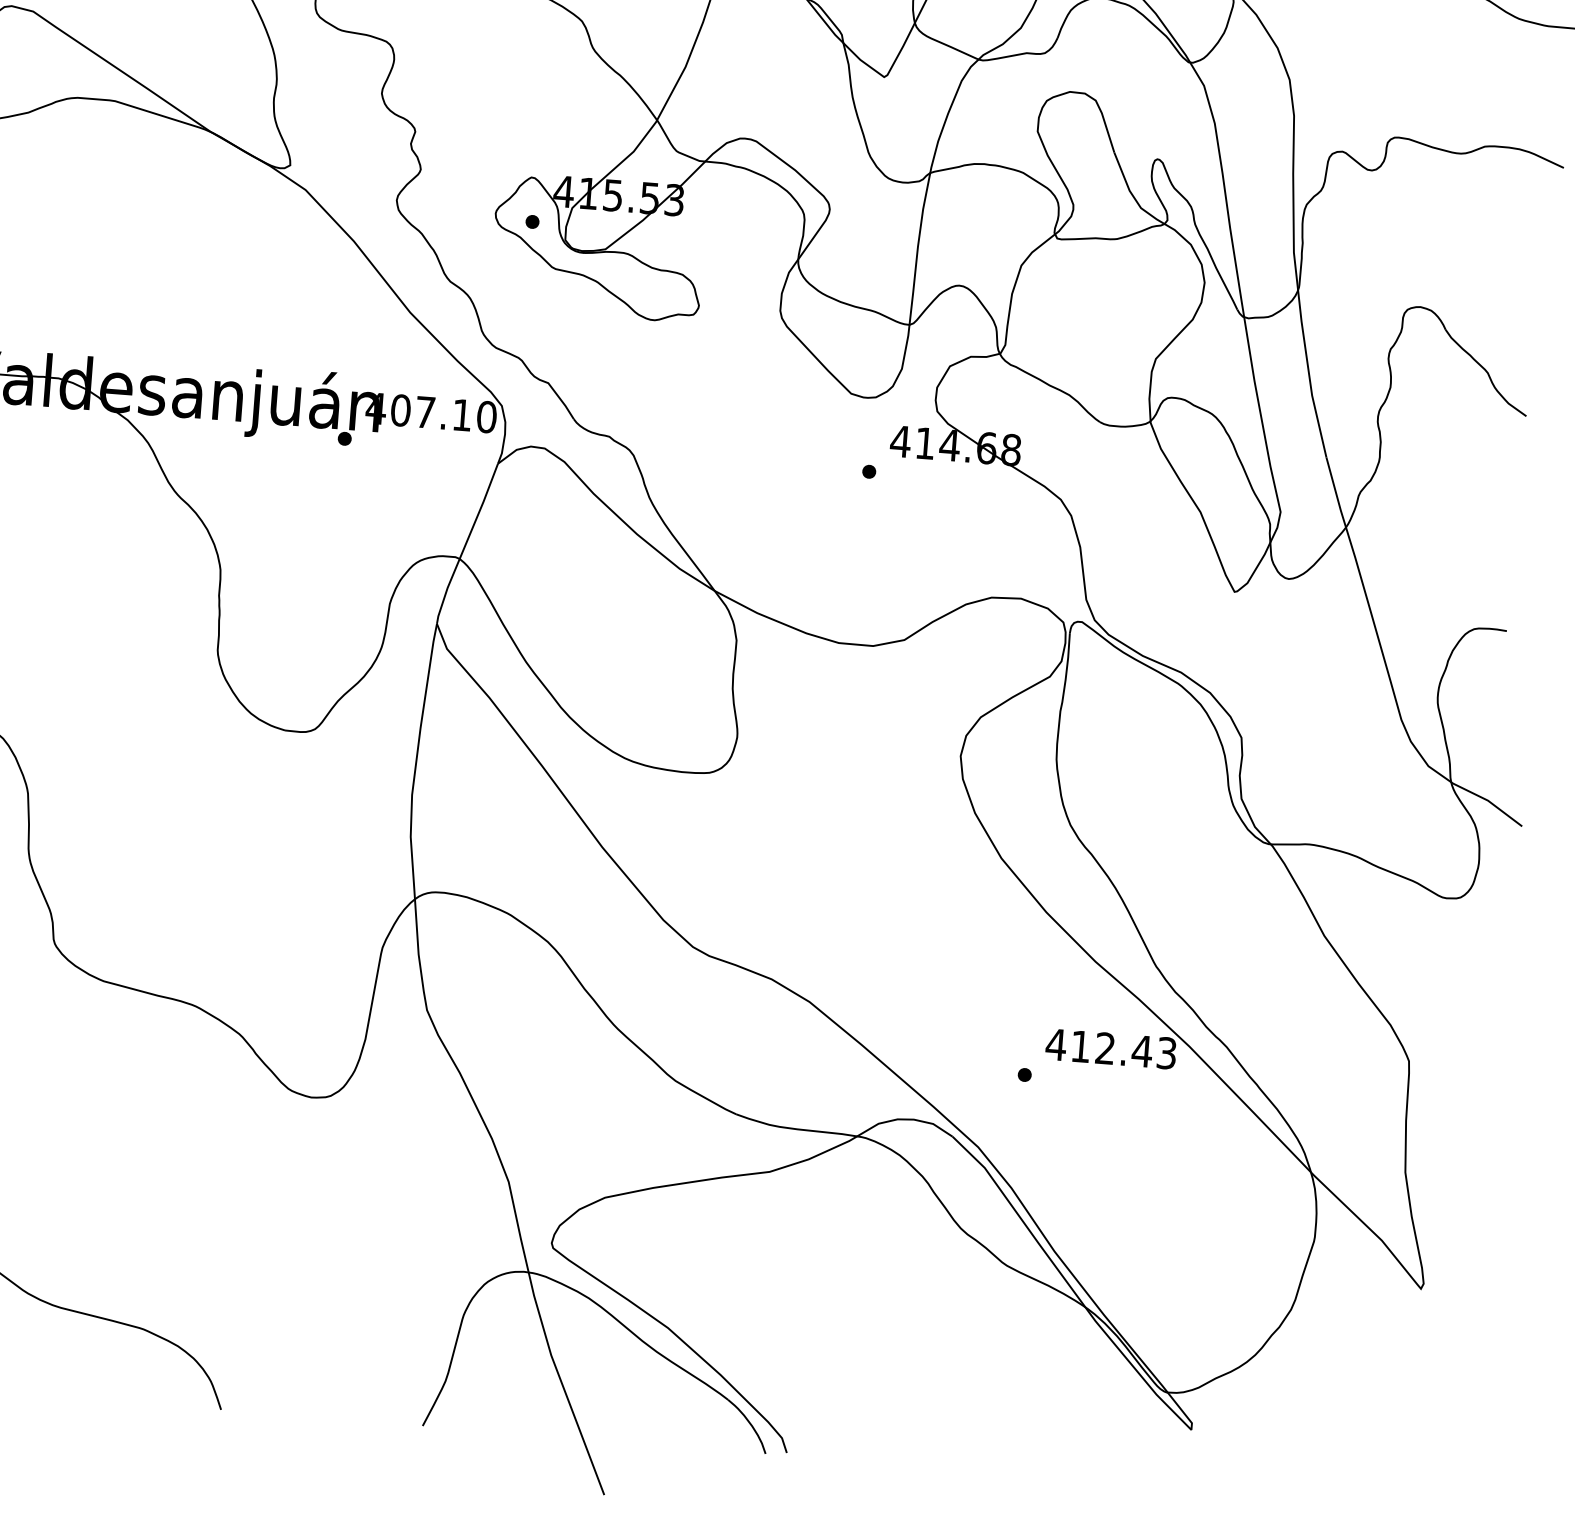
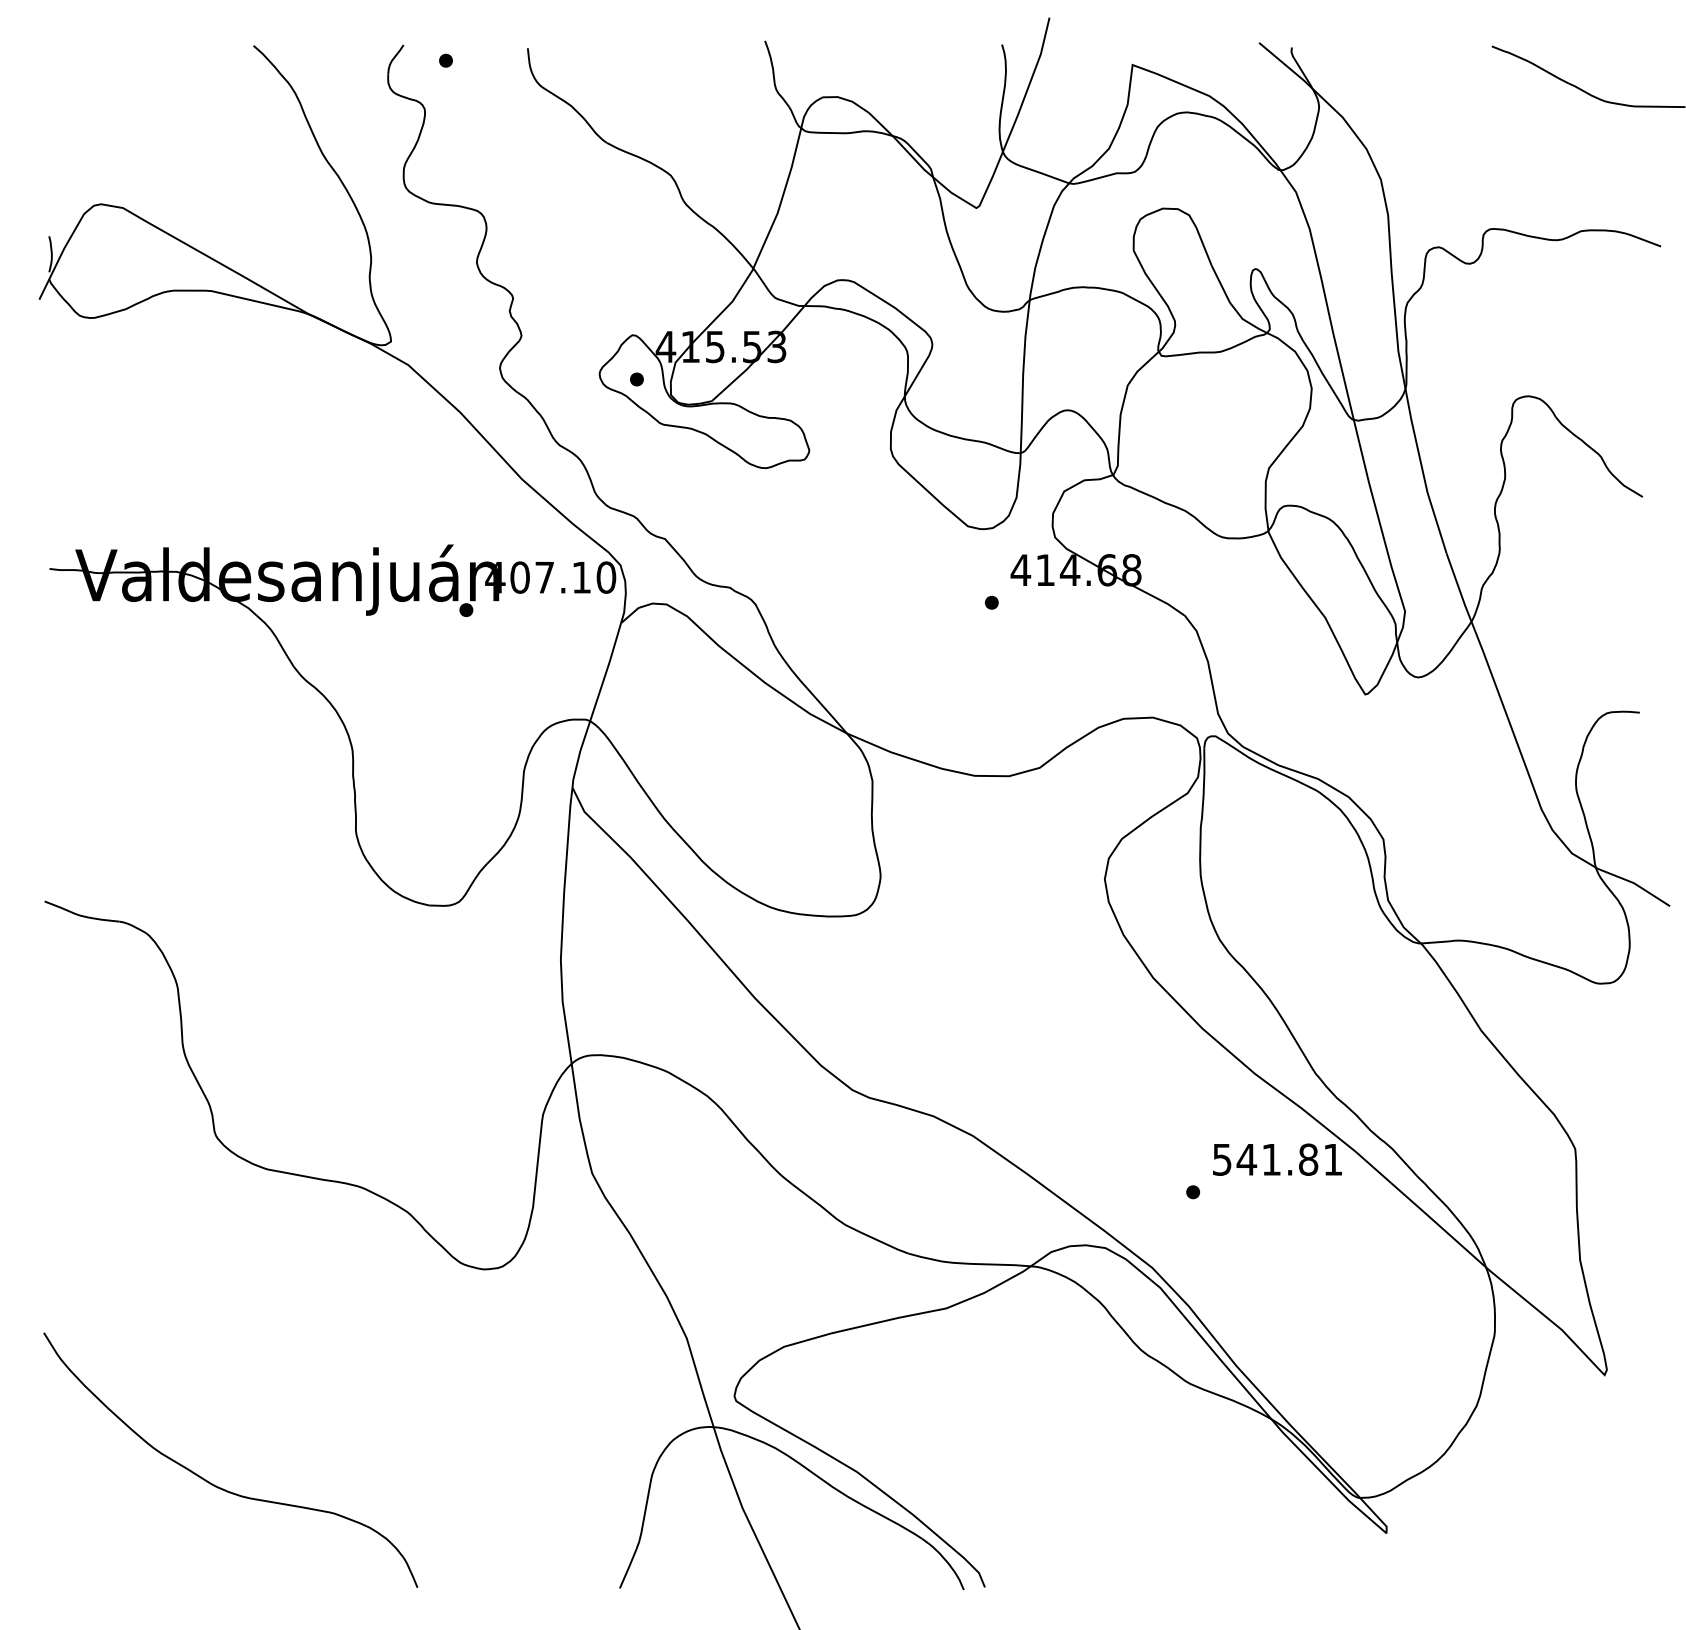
text: (1111, 1048) -> (1277, 1159), 412.43 -> 541.81

